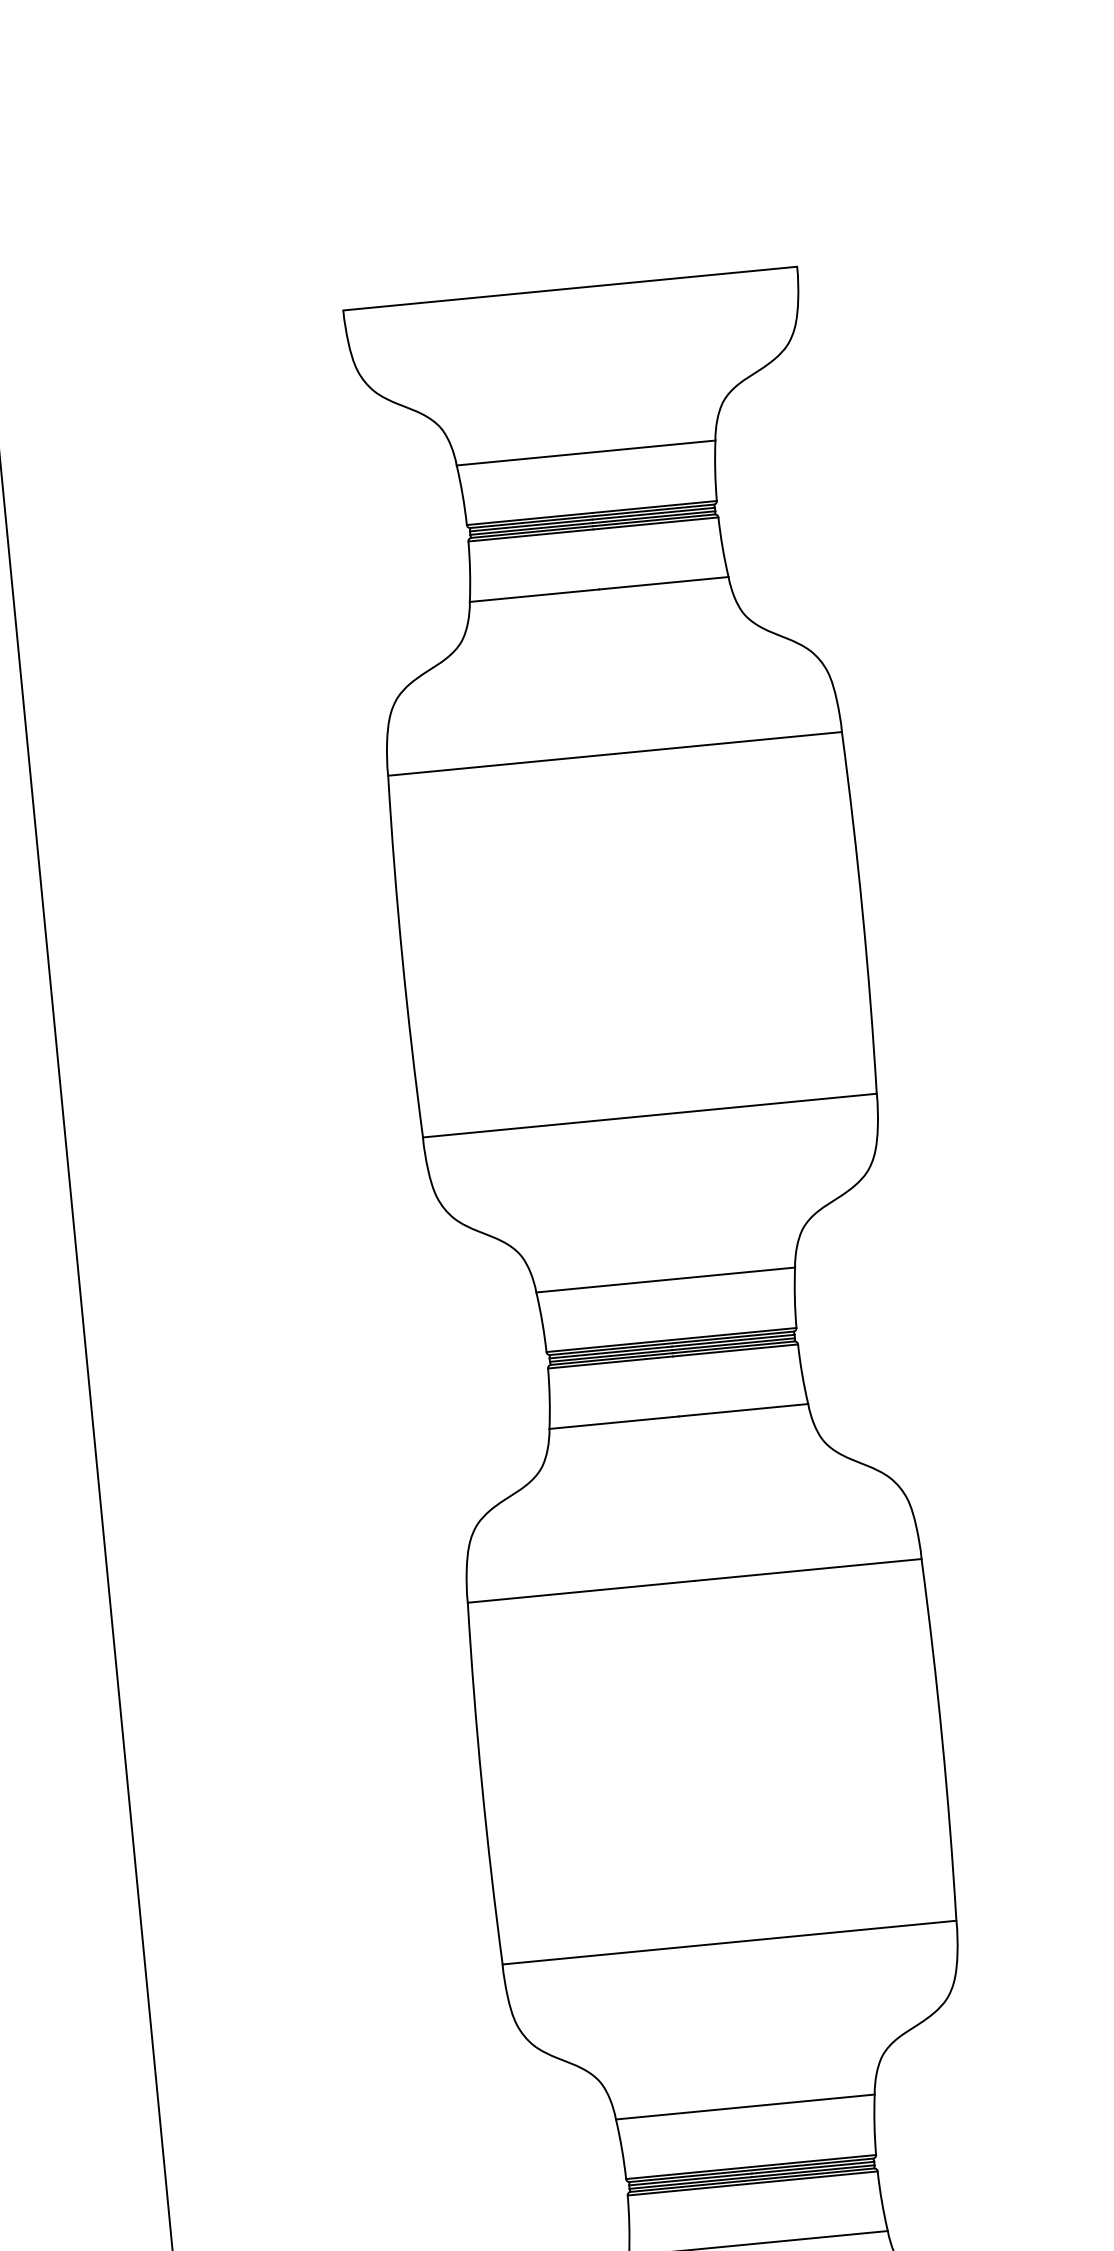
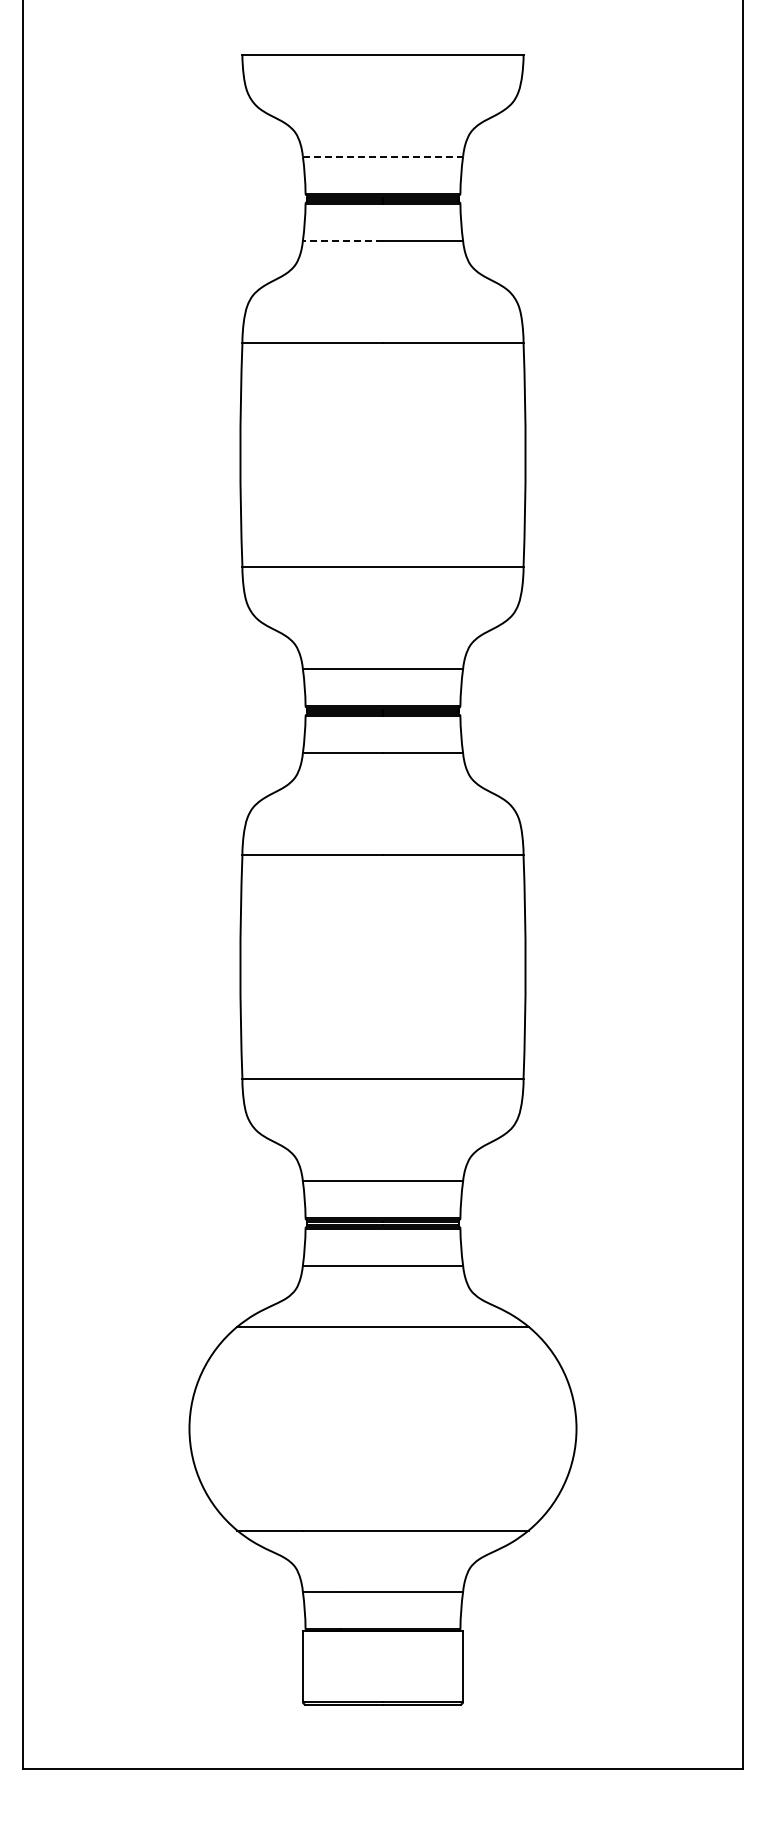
line: (586, 452) -> (383, 156), solid -> dashed
line: (533, 596) -> (342, 241), solid -> dashed

